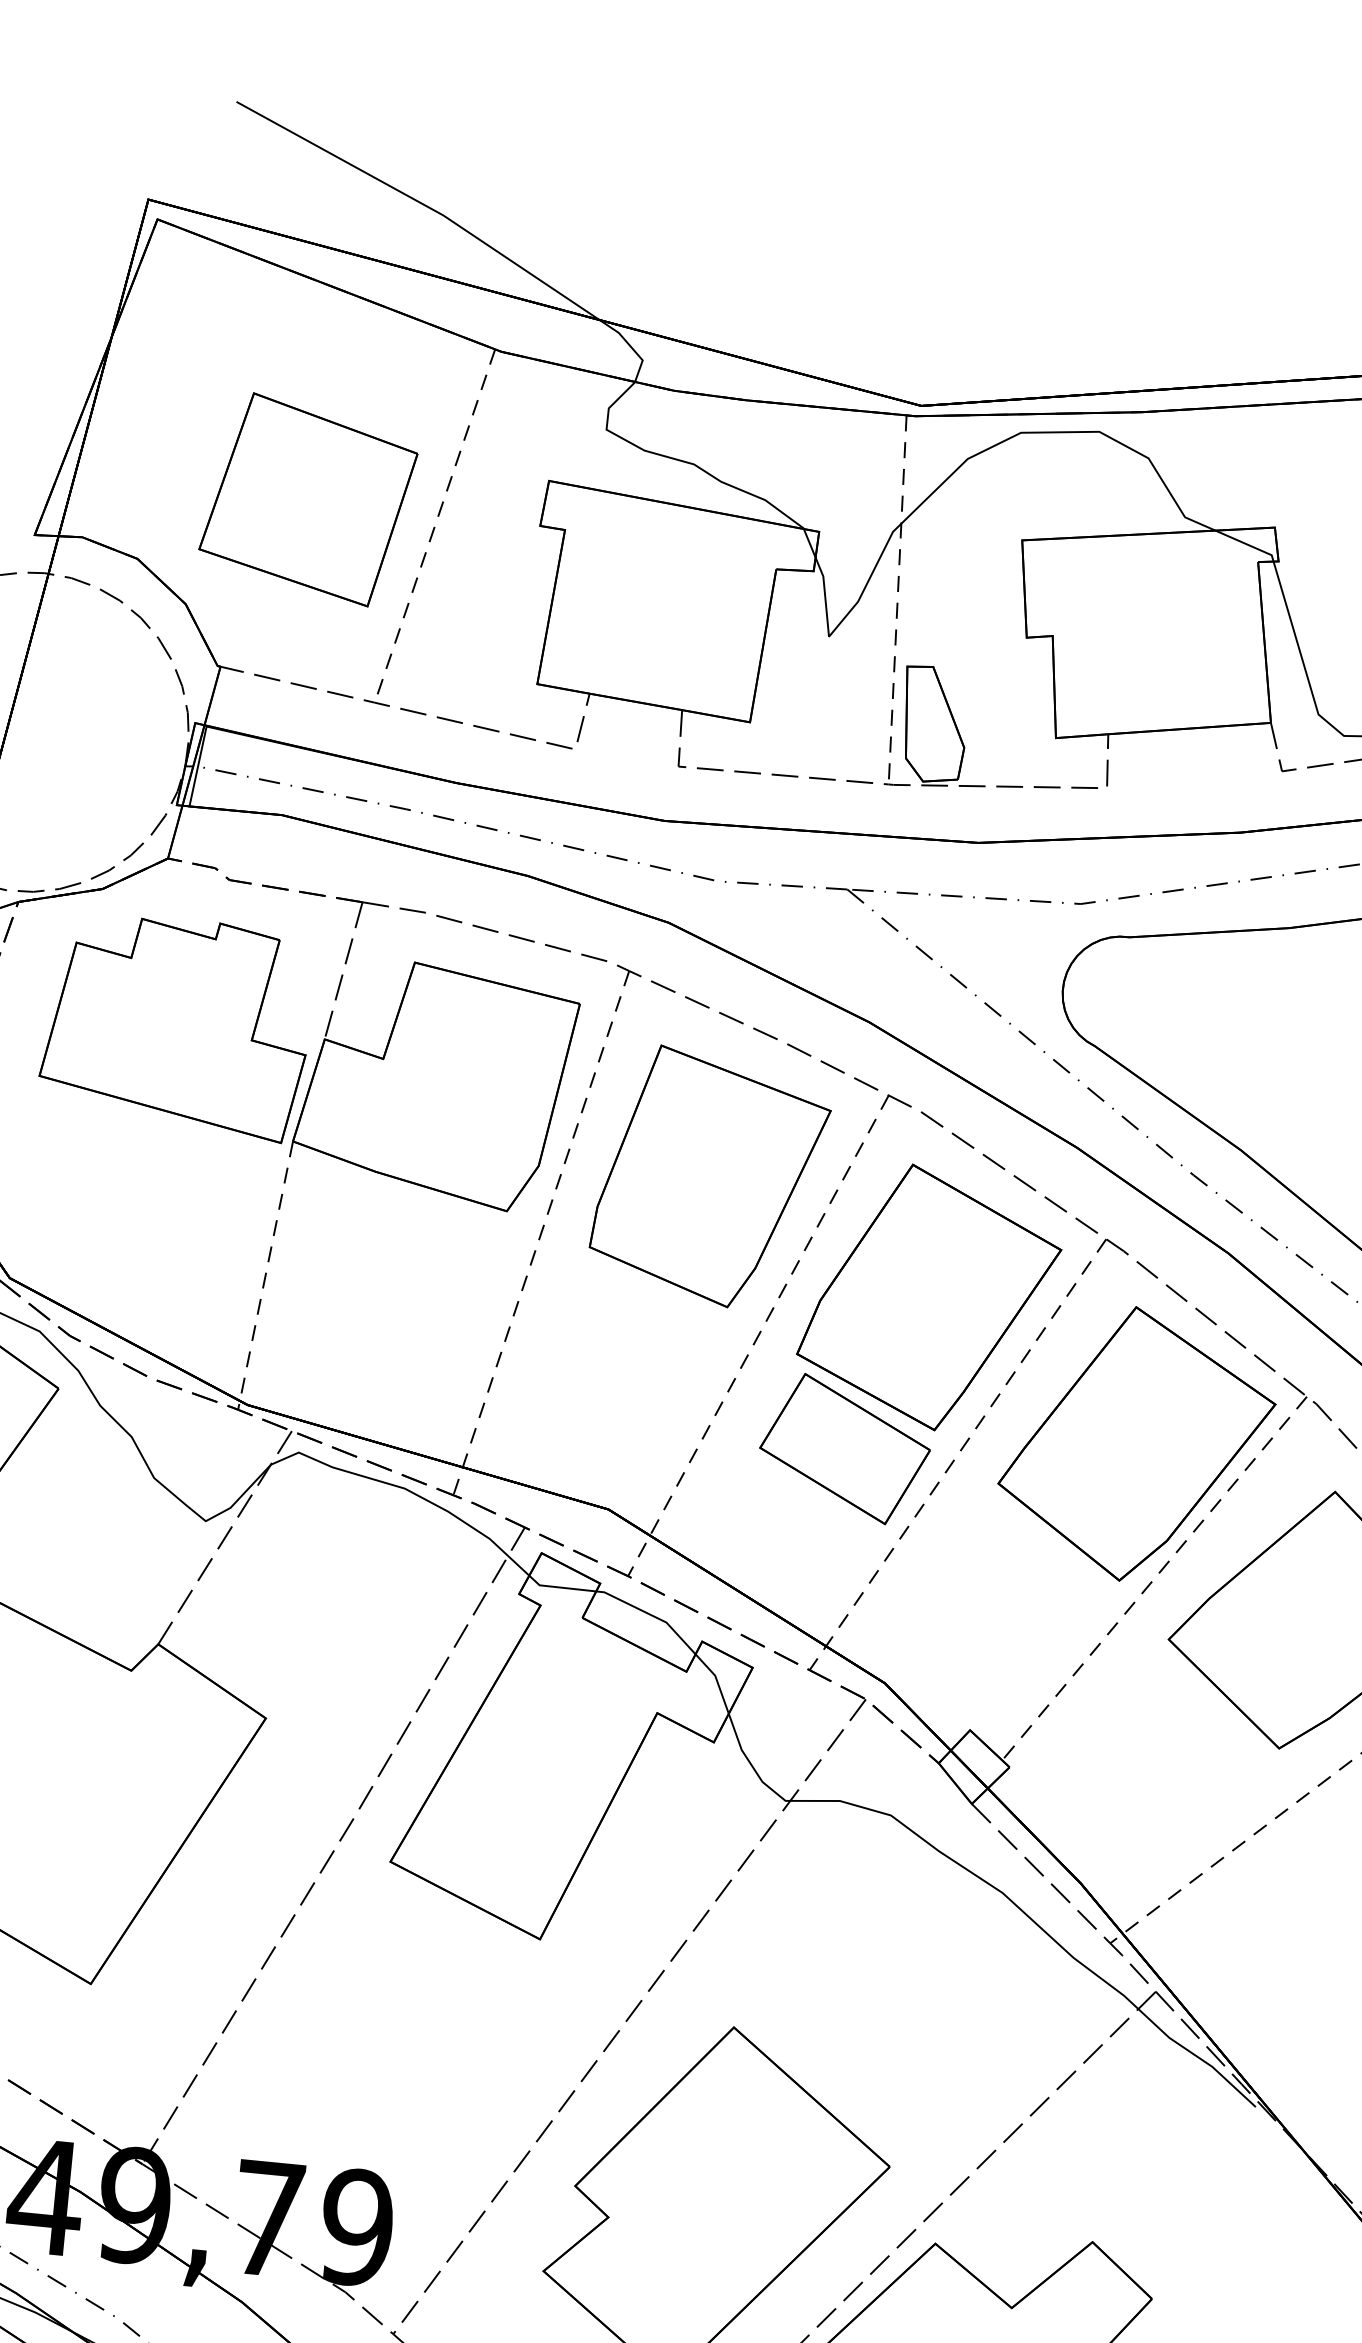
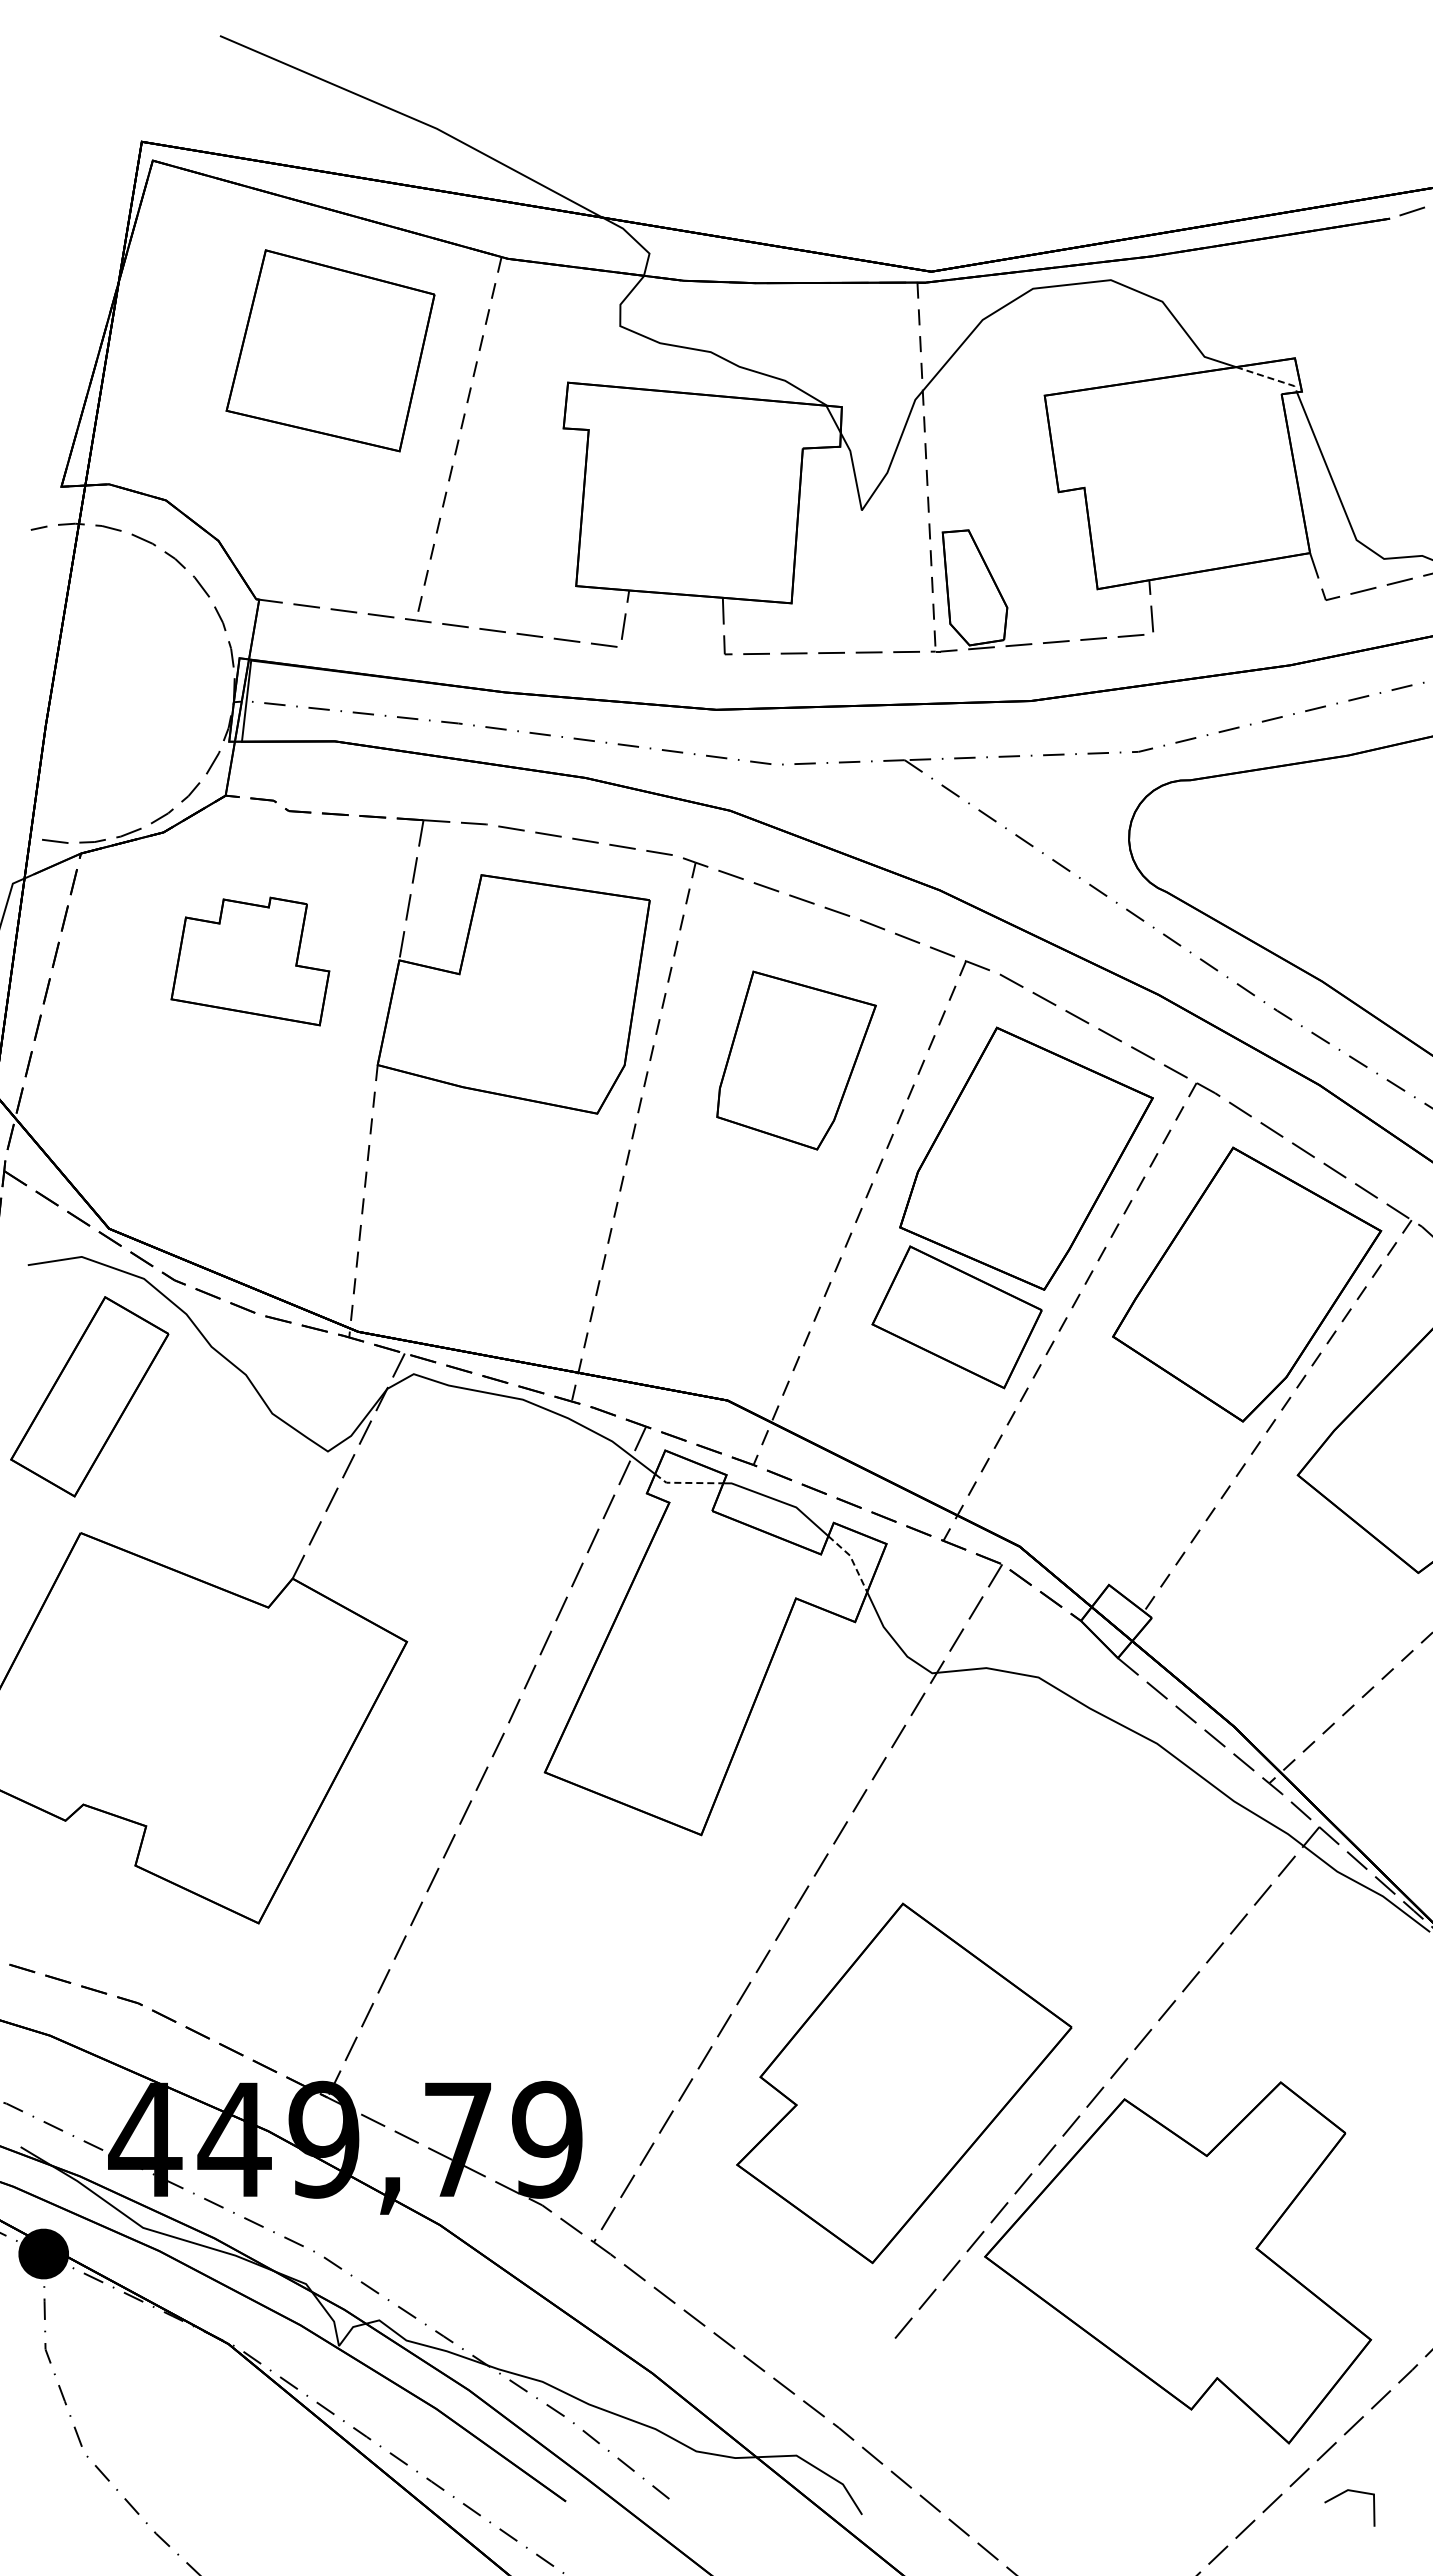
part: (308, 499) -> (330, 350), moved
line: (1247, 544) -> (1269, 377), solid -> dashed
part: (176, 1025) -> (250, 961), size x0.6
part: (710, 1177) -> (796, 1060), size x0.7
line: (560, 1587) -> (687, 1482), solid -> dashed
line: (717, 1680) -> (852, 1560), solid -> dashed

